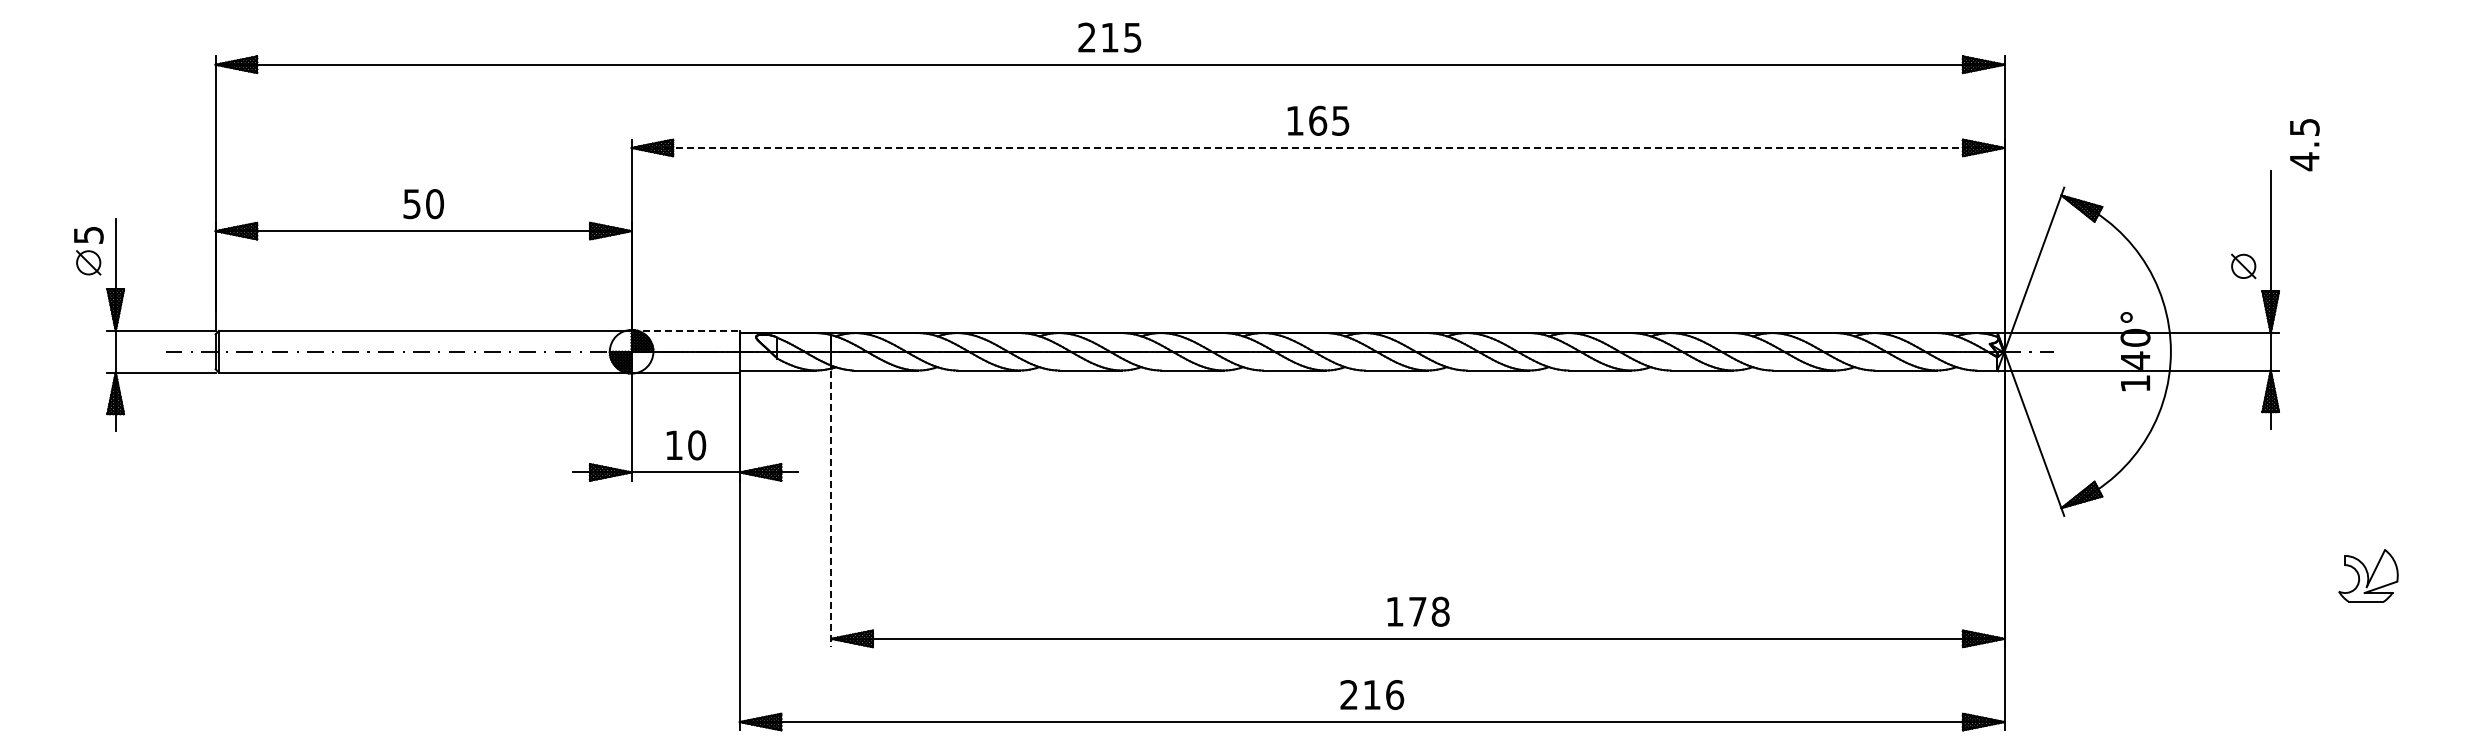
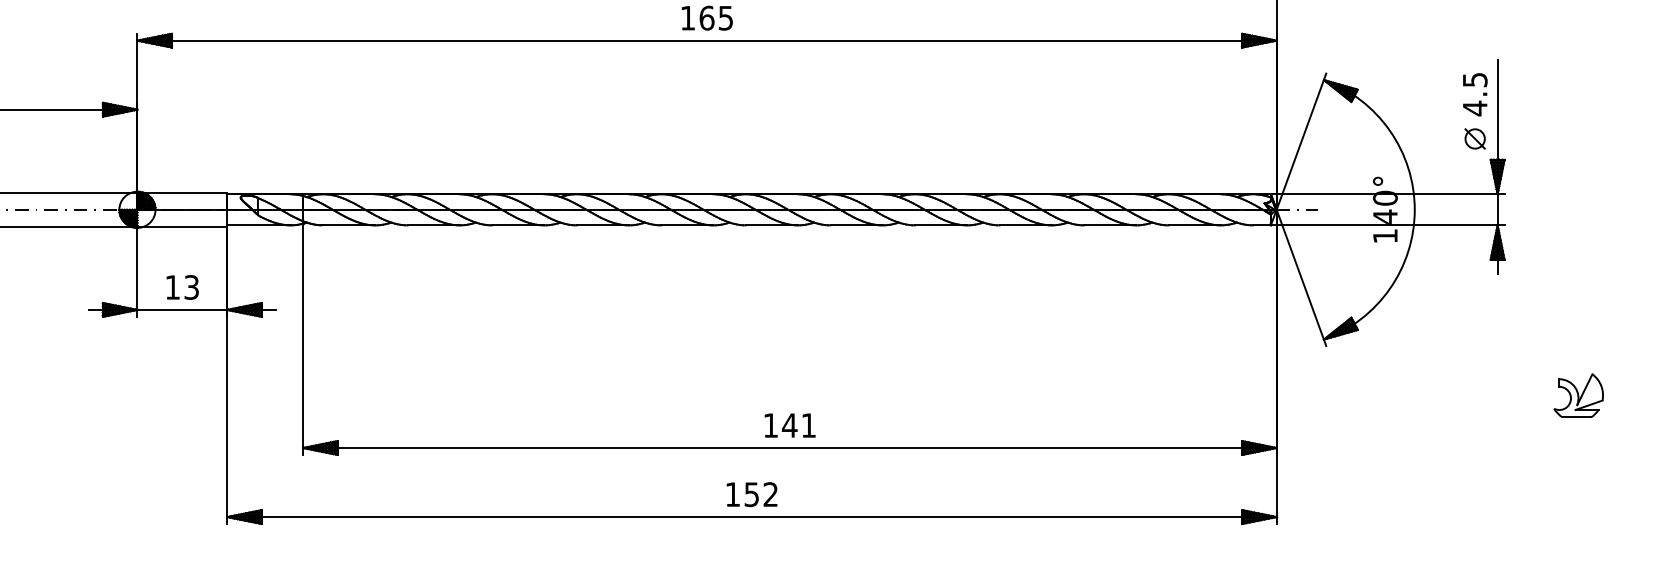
text: (2304, 145) -> (1474, 95), moved
line: (1318, 147) -> (707, 40), dashed -> solid
line: (686, 330) -> (182, 192), dashed -> solid
text: (697, 445) -> (192, 287), 10 -> 13
line: (831, 509) -> (303, 340), dashed -> solid
text: (1428, 611) -> (798, 425), 178 -> 141
text: (1372, 695) -> (752, 495), 216 -> 152

